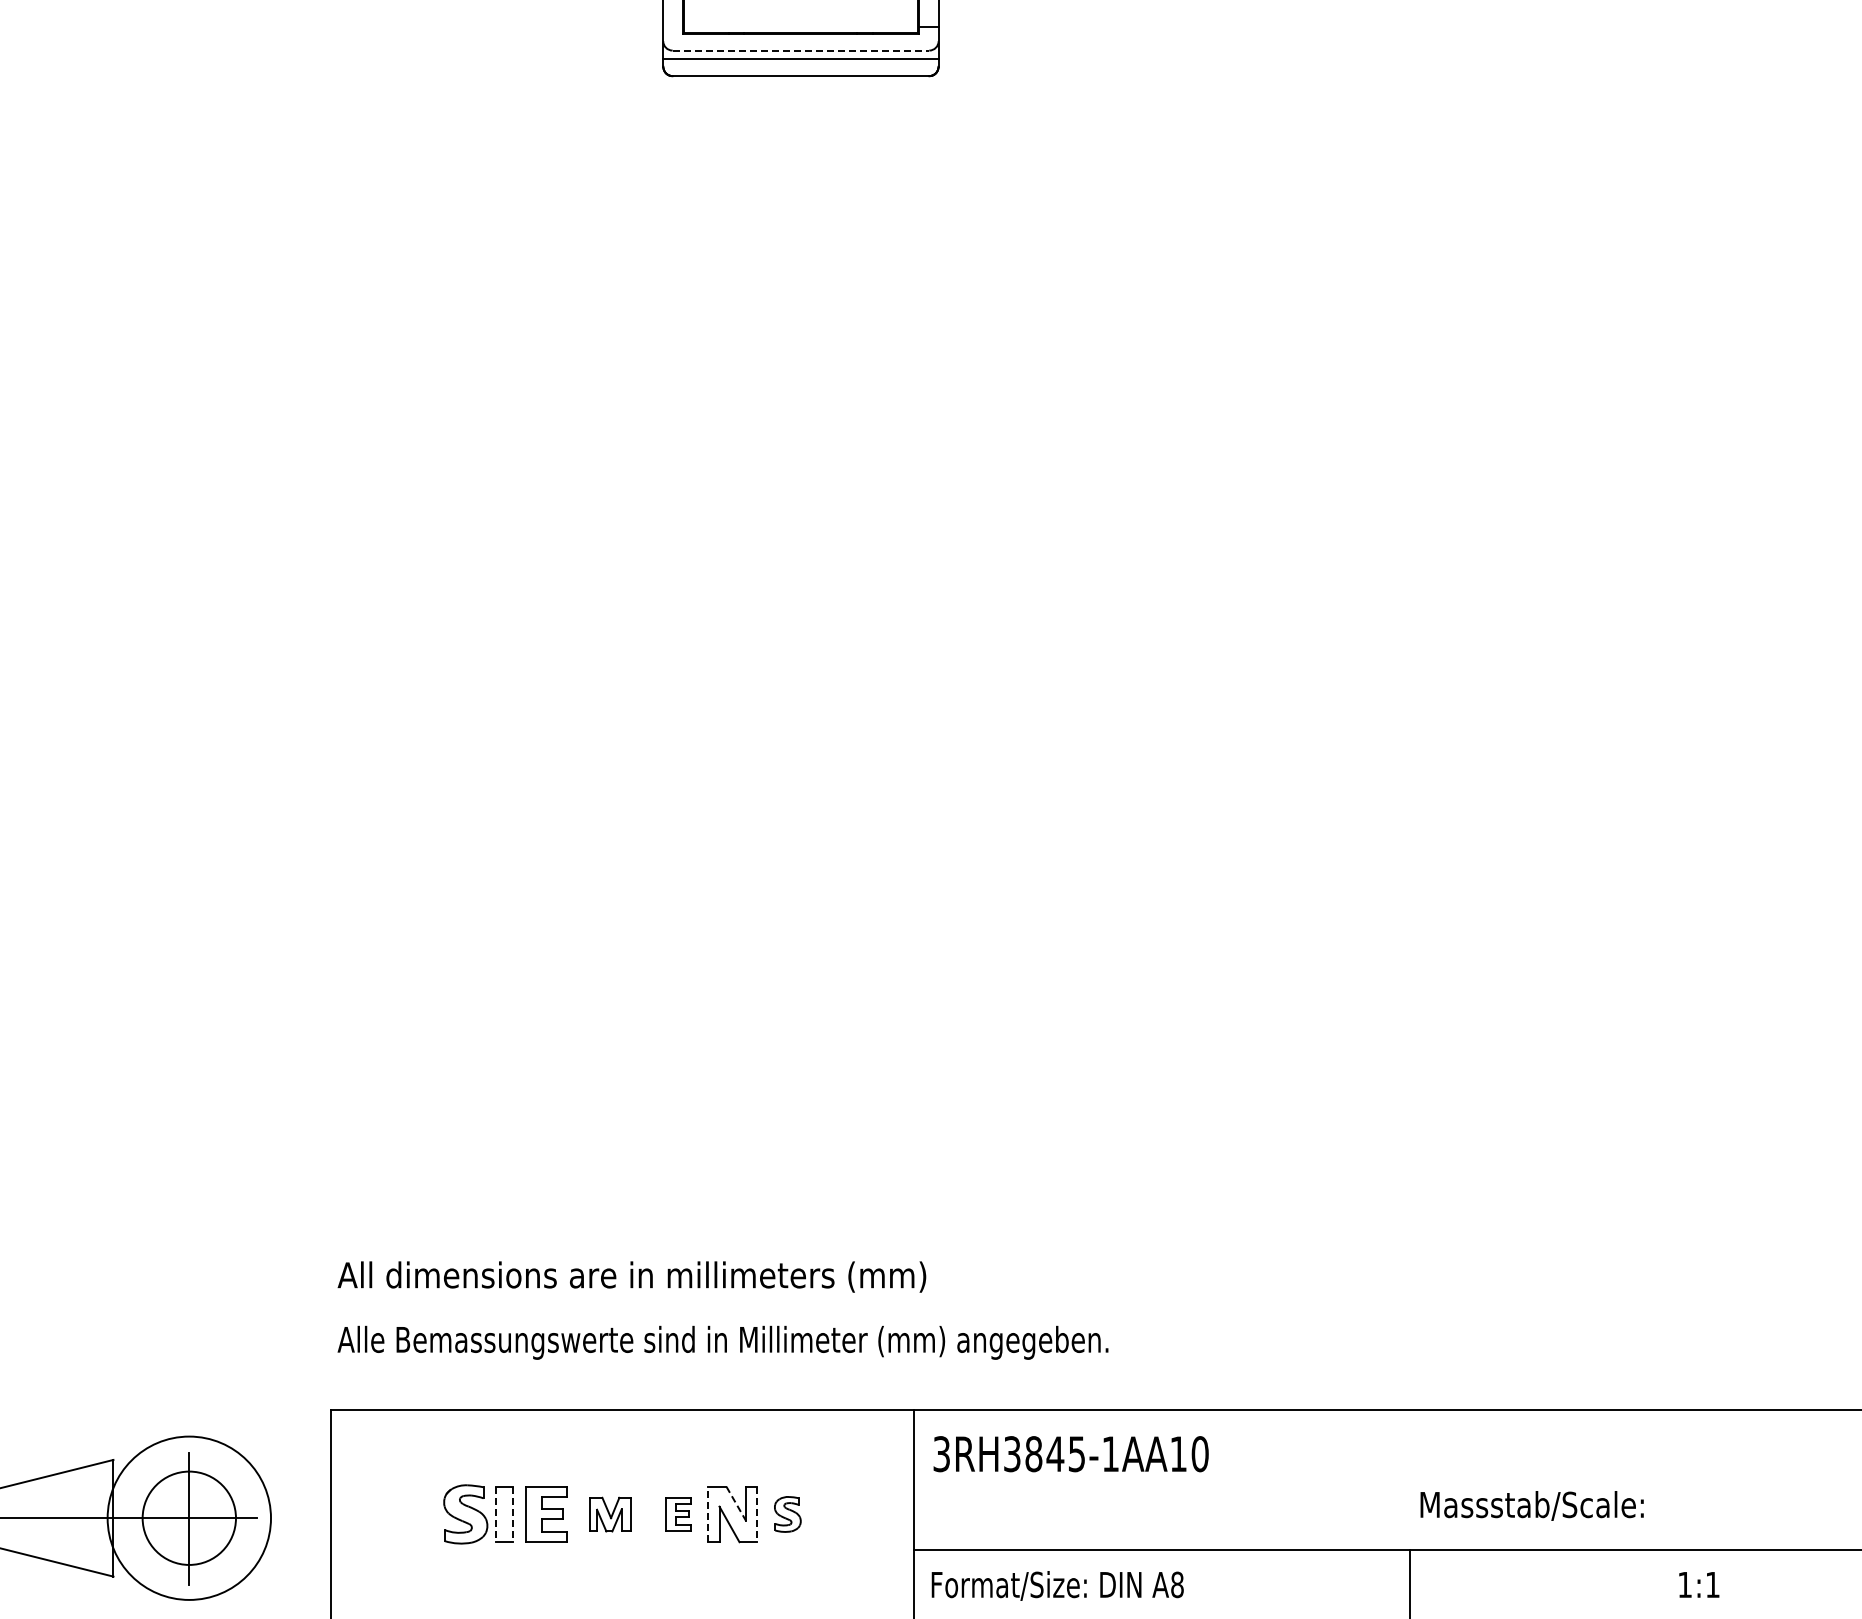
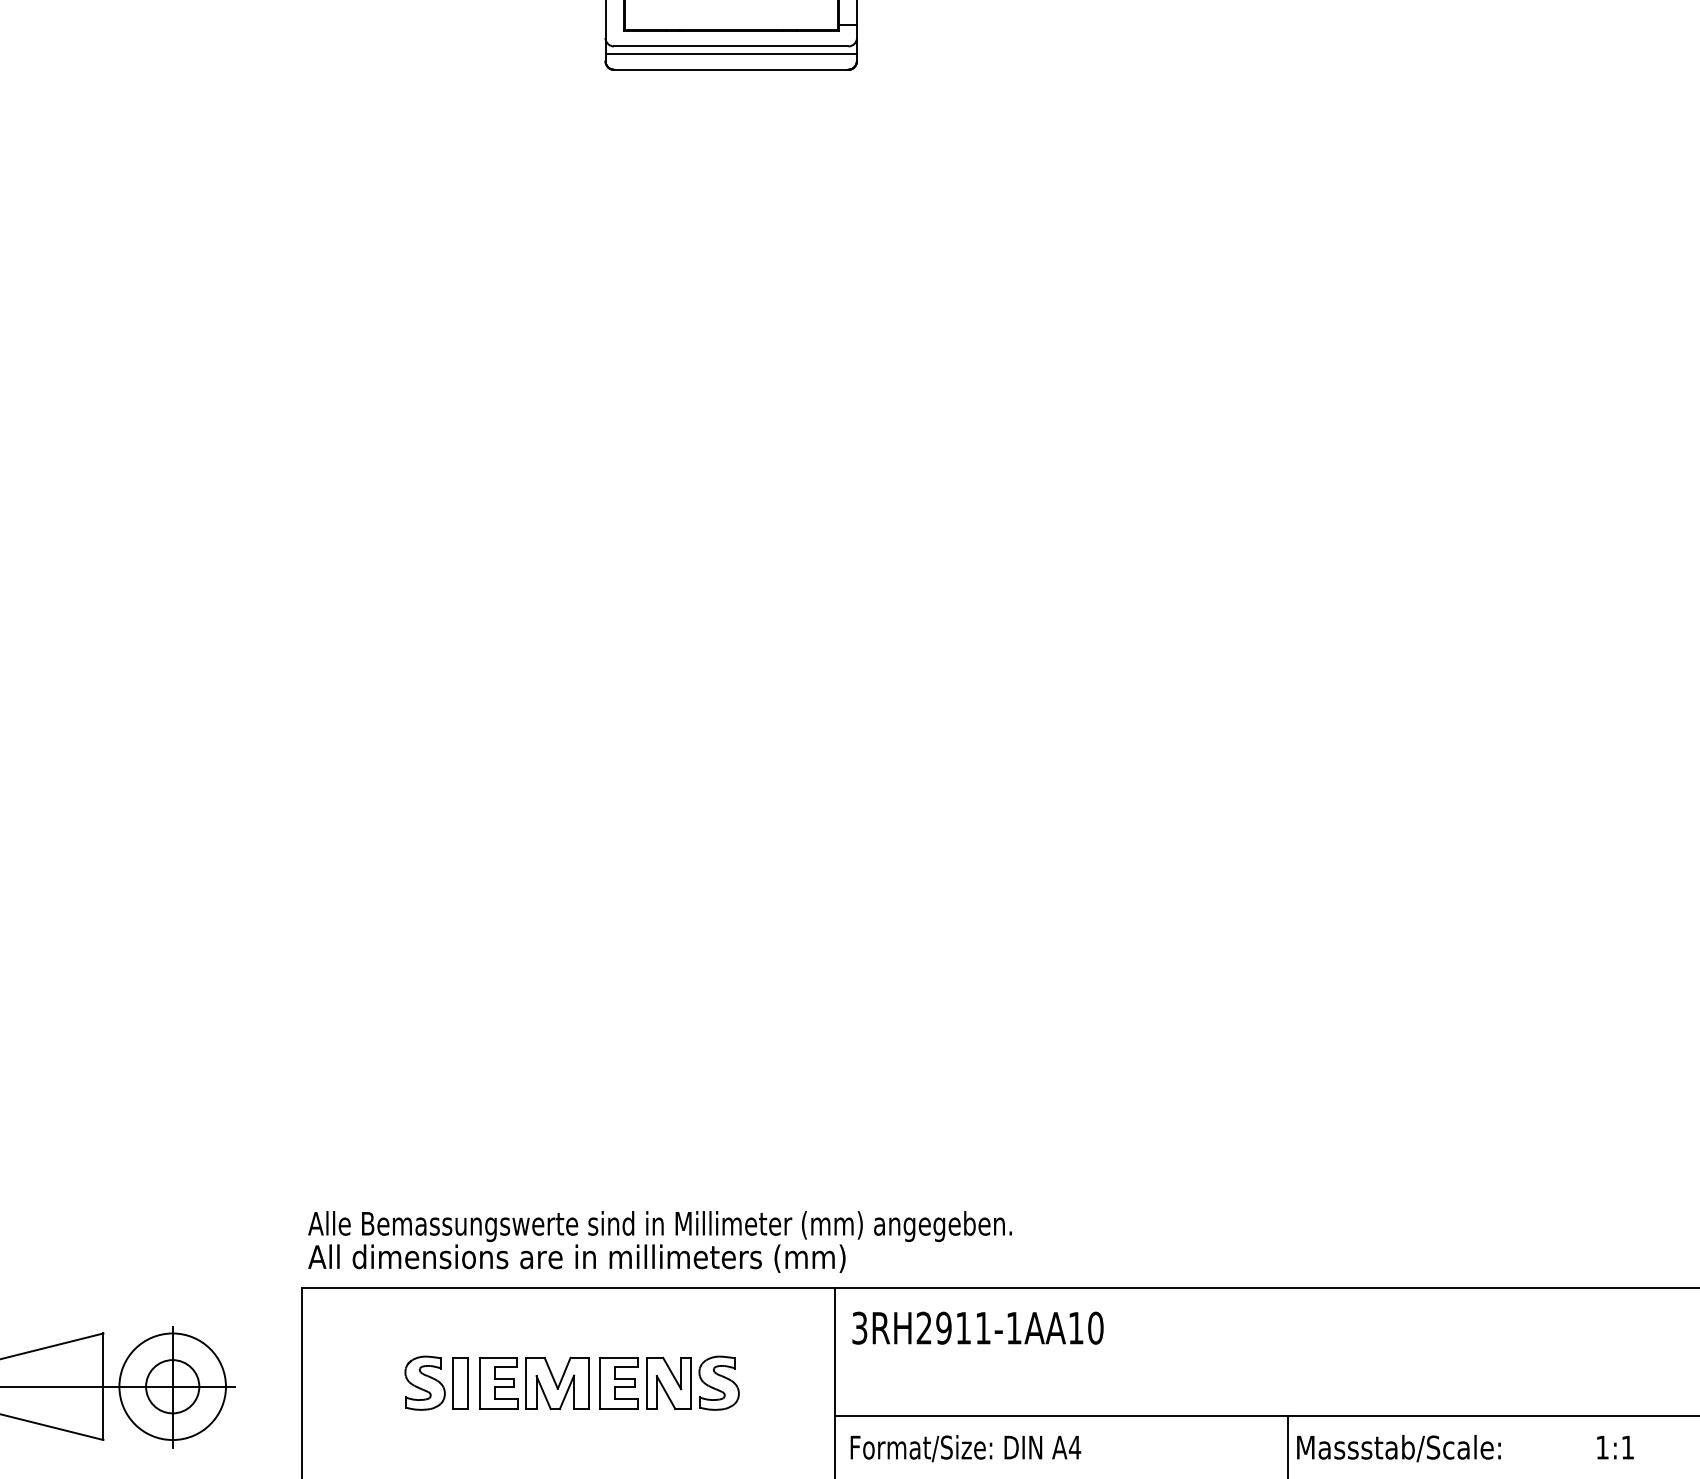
line: (801, 50) -> (731, 46), dashed -> solid
text: (631, 1276) -> (576, 1258), moved
text: (1044, 1454) -> (953, 1328), 3RH3845-1AA10 -> 3RH2911-1AA10
line: (736, 1503) -> (672, 1373), dashed -> solid
text: (1531, 1505) -> (1398, 1448), moved
line: (496, 1514) -> (453, 1383), dashed -> solid
line: (512, 1514) -> (467, 1383), dashed -> solid
part: (610, 1514) -> (557, 1383), size x1.67
part: (678, 1514) -> (619, 1383), size x1.67
line: (708, 1514) -> (646, 1383), dashed -> solid
line: (757, 1514) -> (691, 1383), dashed -> solid
part: (787, 1514) -> (718, 1383), size x1.67
circle: (188, 1517) -> (171, 1386), size x0.71
circle: (189, 1518) -> (172, 1386), size x0.62
text: (1177, 1584) -> (1075, 1447), A8 -> A4
text: (1699, 1584) -> (1615, 1447), moved

